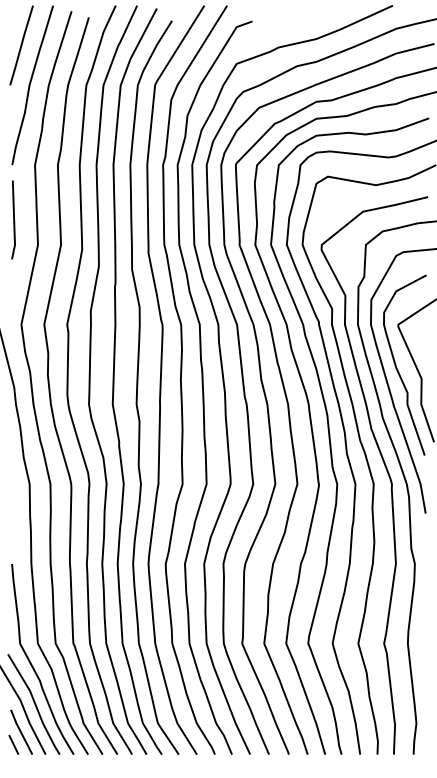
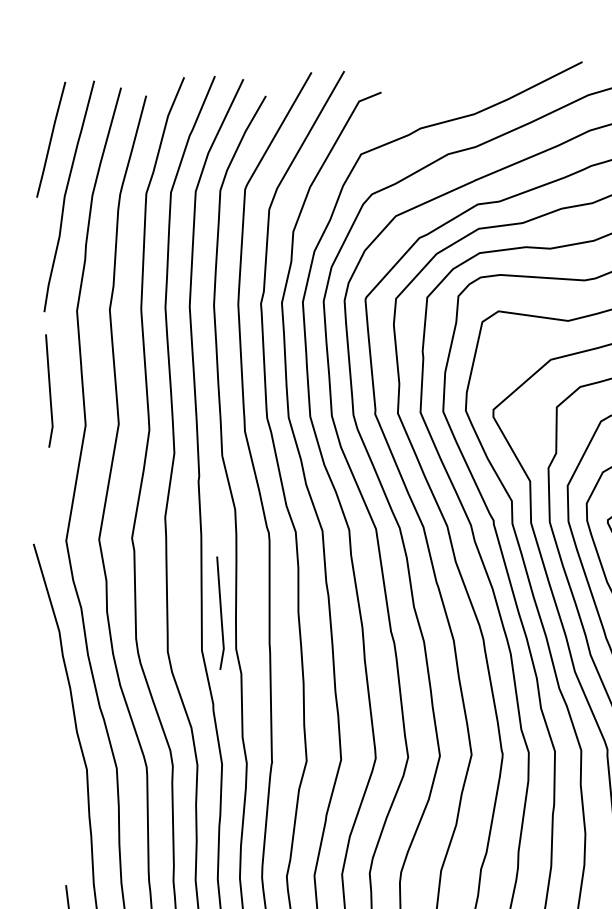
line: (126, 378) -> (220, 612), added

